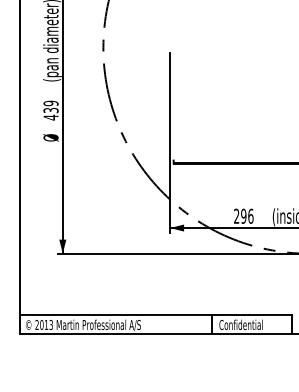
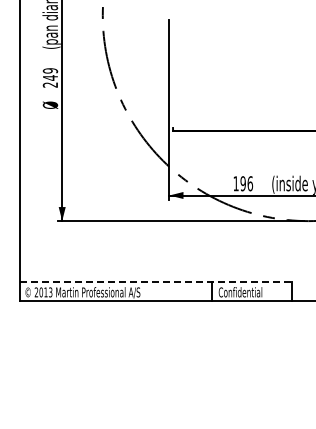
text: (51, 114) -> (50, 81), 439 -> 249
text: (236, 216) -> (235, 183), 296 -> 196
line: (156, 315) -> (155, 282), solid -> dashed

